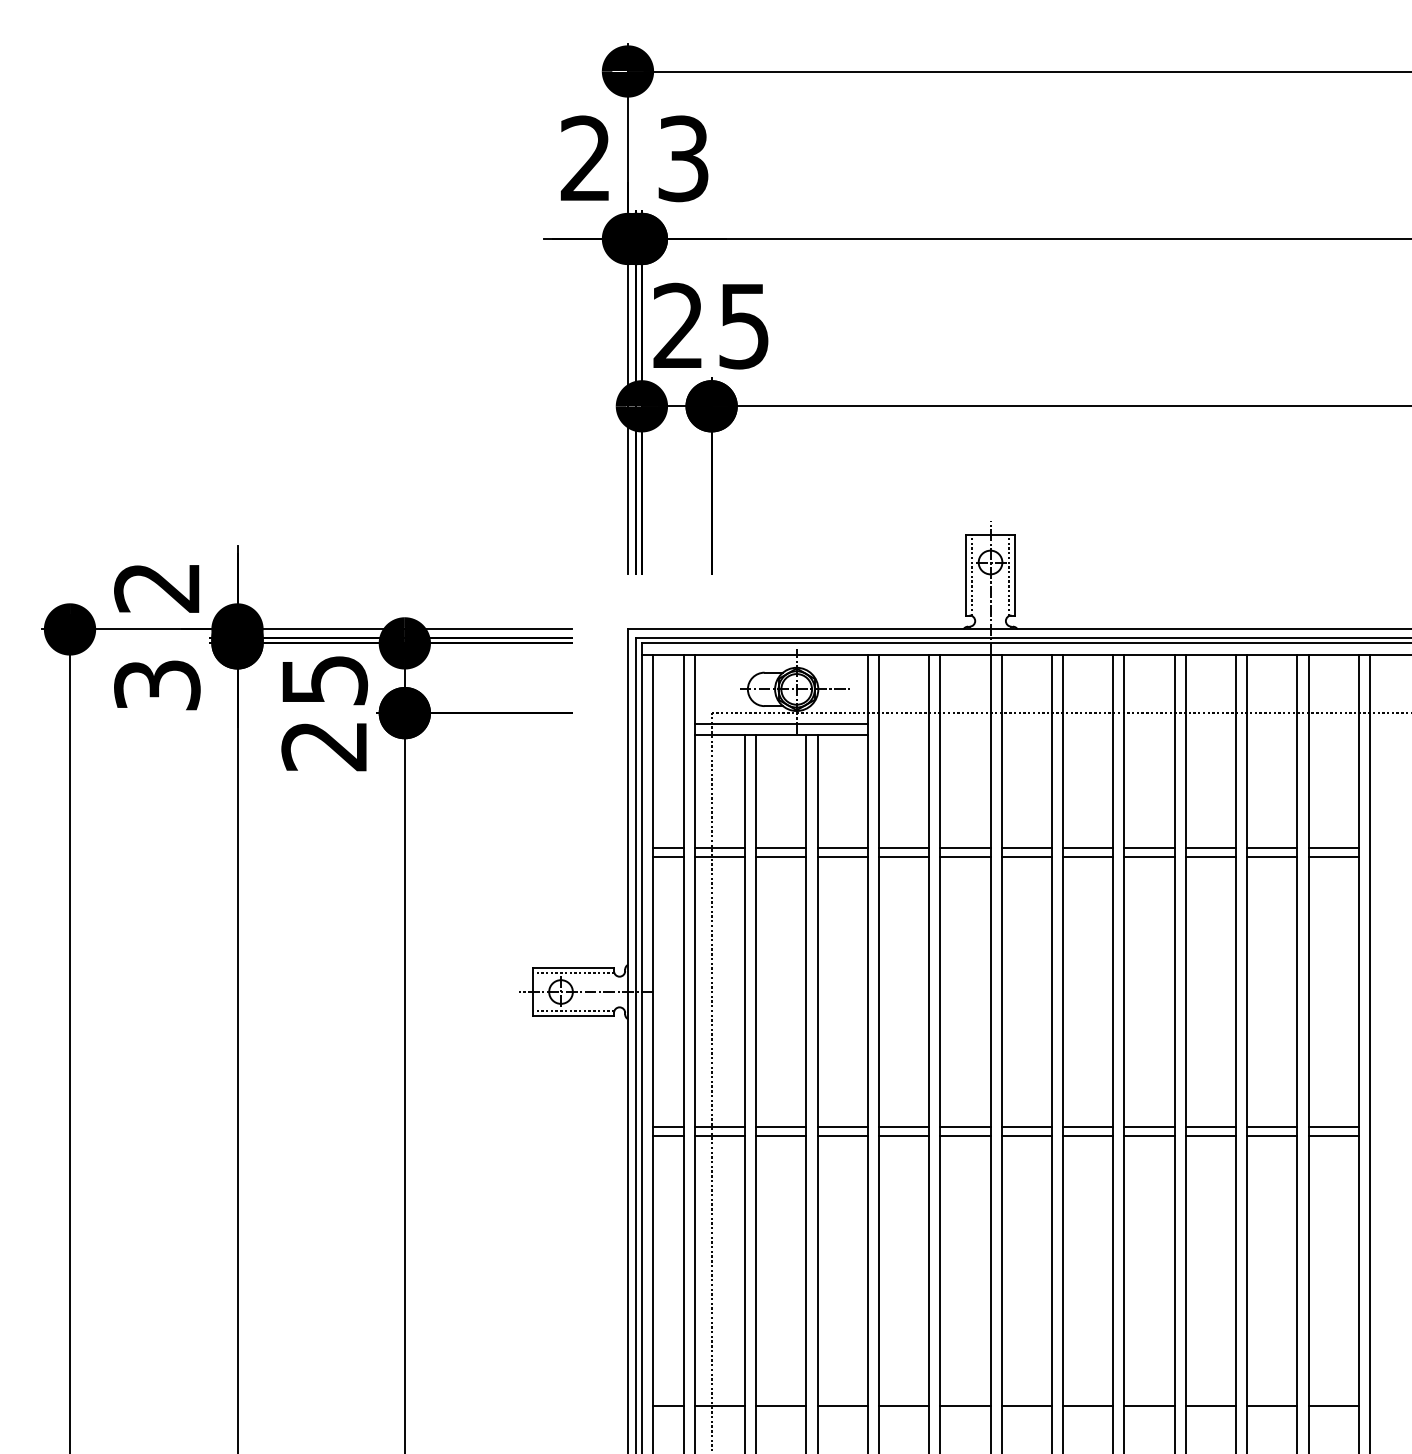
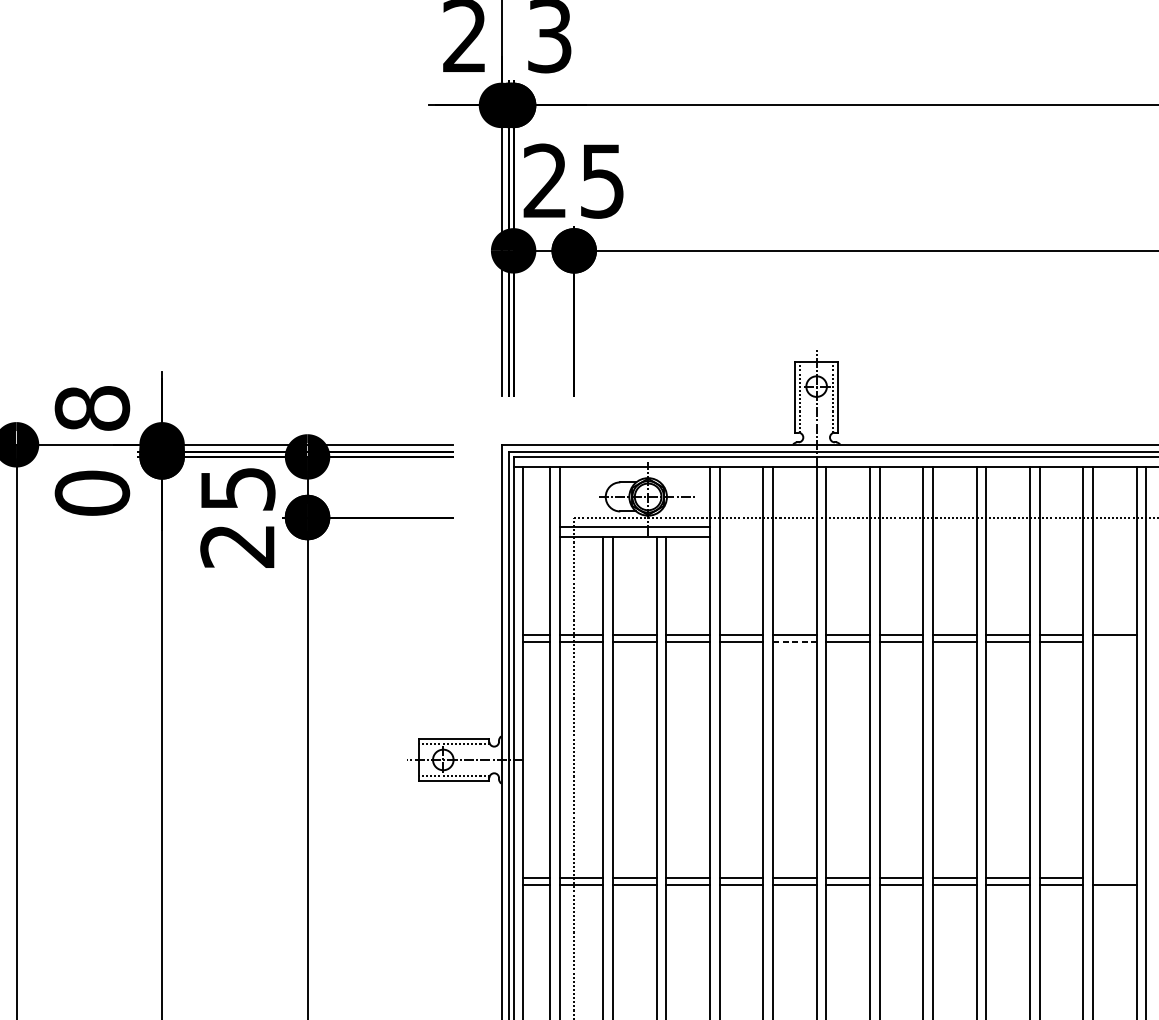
text: (157, 587) -> (92, 408), 2 -> 8
text: (157, 685) -> (92, 493), 3 -> 0
line: (965, 856) -> (794, 642), solid -> dashed
line: (1333, 856) -> (1114, 642), removed
line: (1333, 1127) -> (1114, 877), removed

